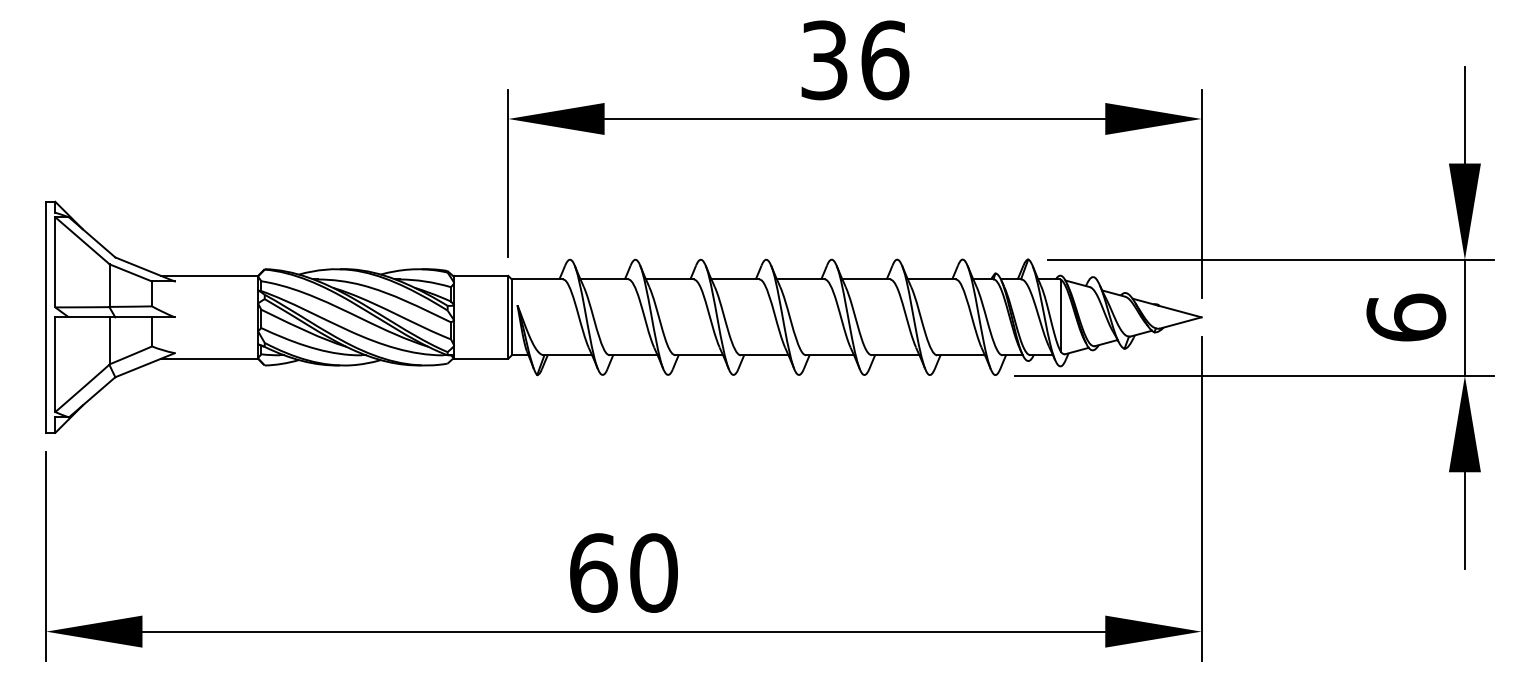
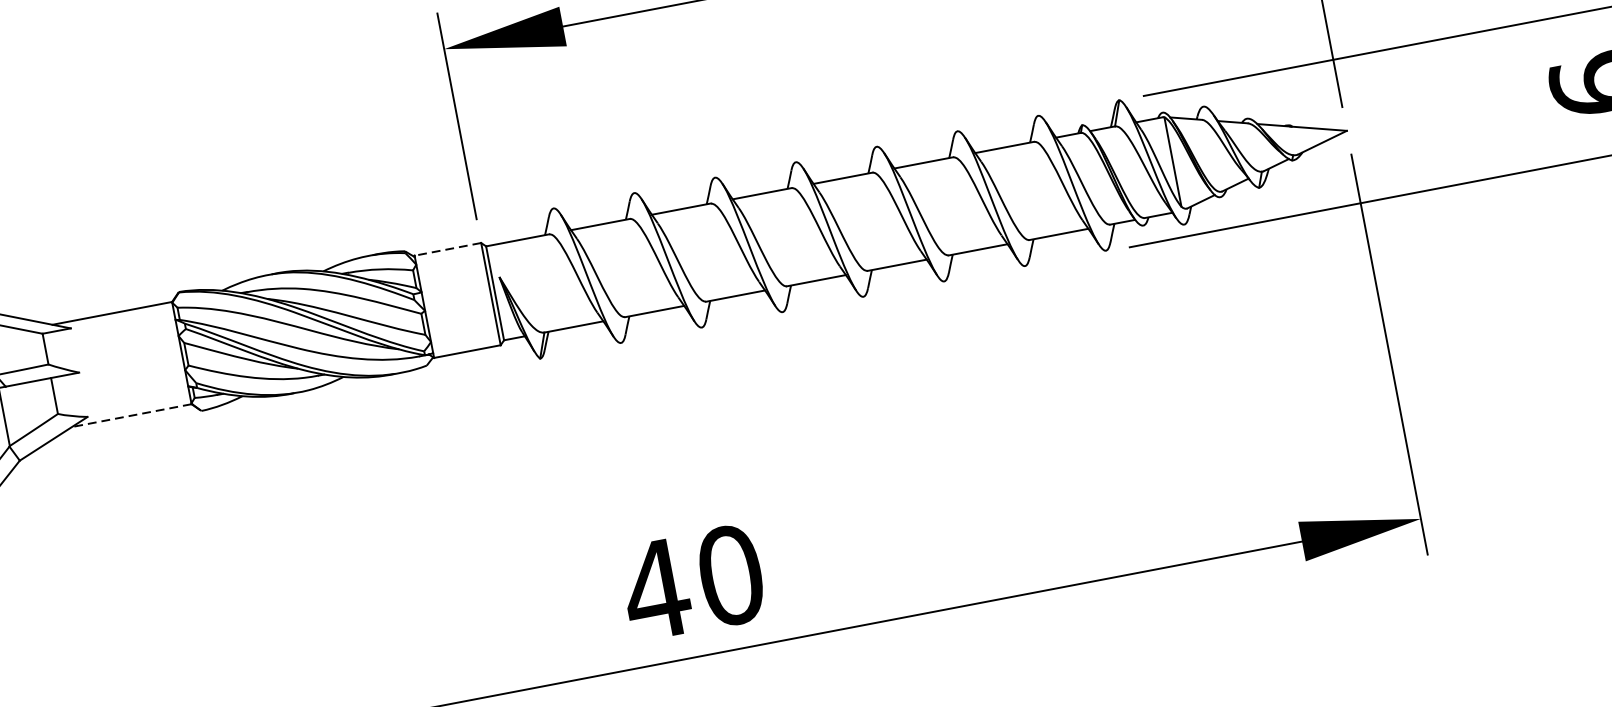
line: (481, 275) -> (447, 248), solid -> dashed
line: (209, 358) -> (131, 415), solid -> dashed
text: (593, 572) -> (656, 589), 60 -> 40

